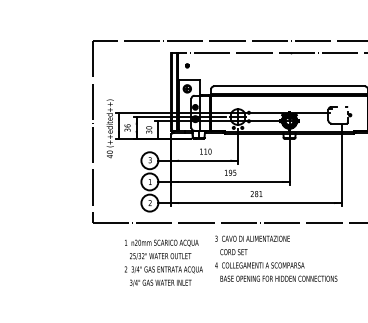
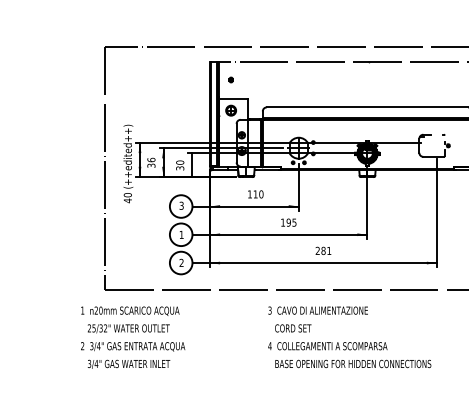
text: (163, 262) -> (132, 336), moved

